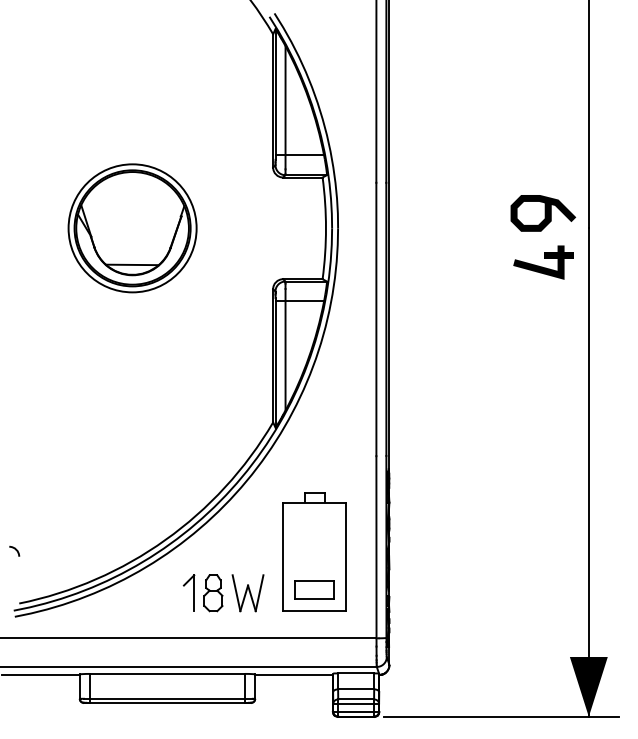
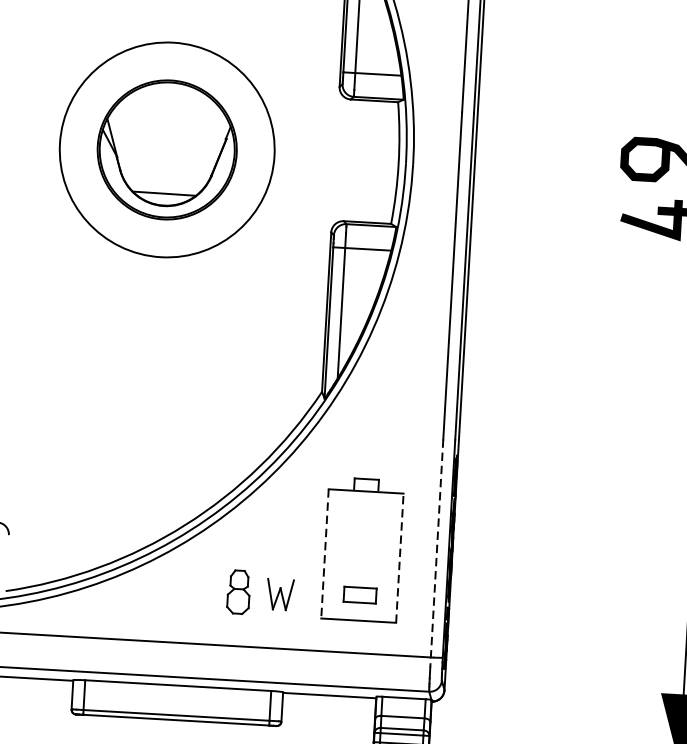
circle: (132, 228) -> (167, 150), size x1.4
line: (376, 551) -> (436, 553), solid -> dashed
line: (283, 557) -> (325, 554), solid -> dashed
line: (345, 557) -> (399, 558), solid -> dashed
part: (314, 589) -> (360, 594), size x0.7
part: (188, 592) -> (208, 589), removed
part: (247, 593) -> (279, 594), size x0.7

